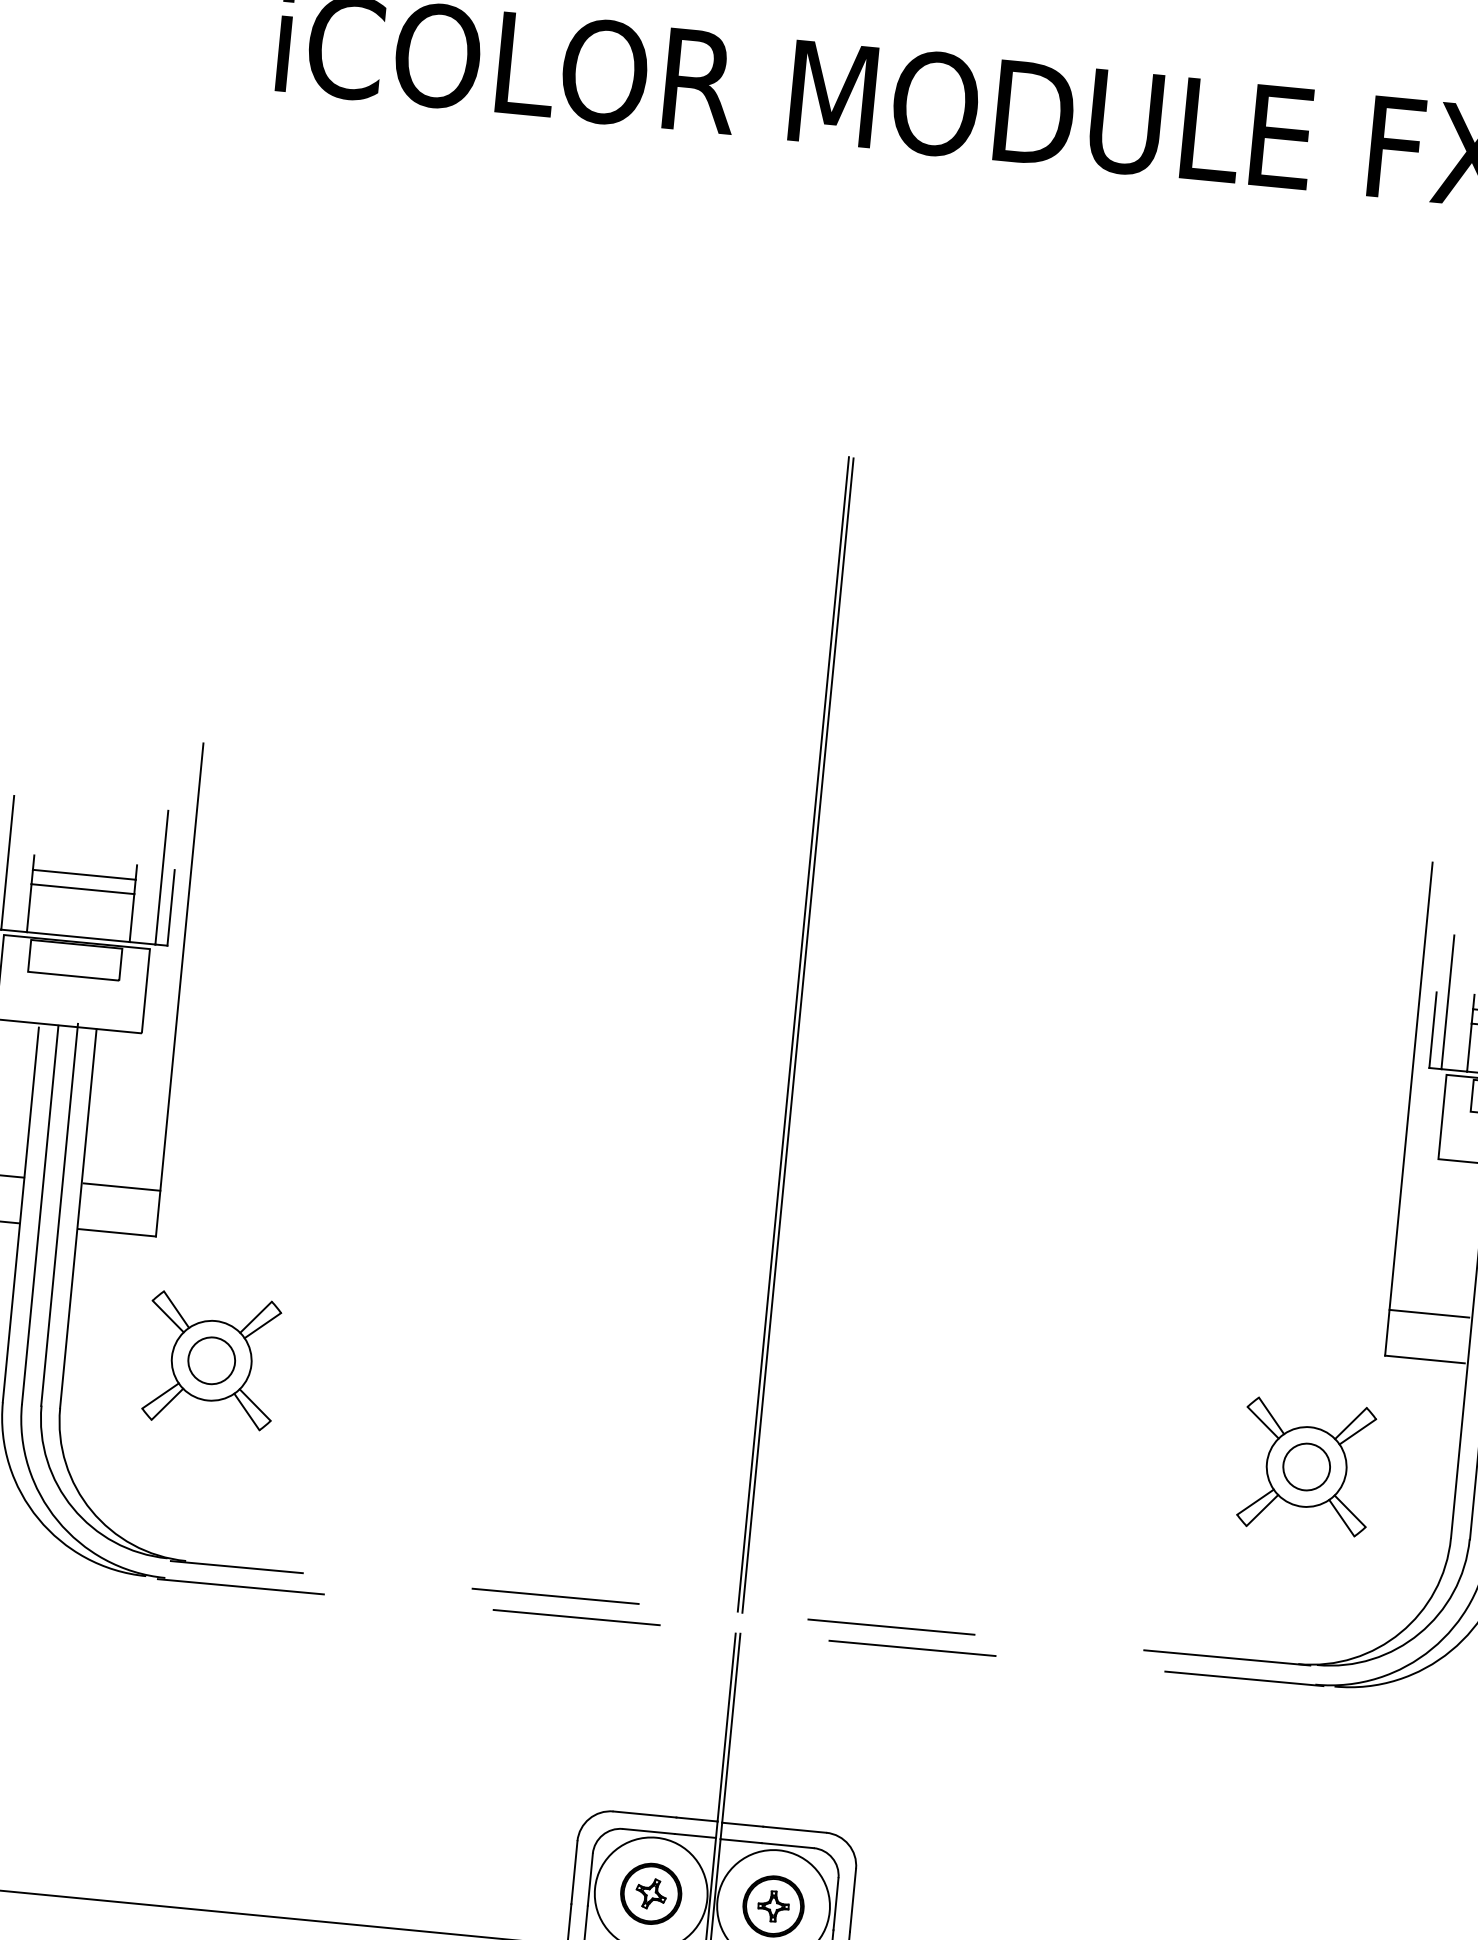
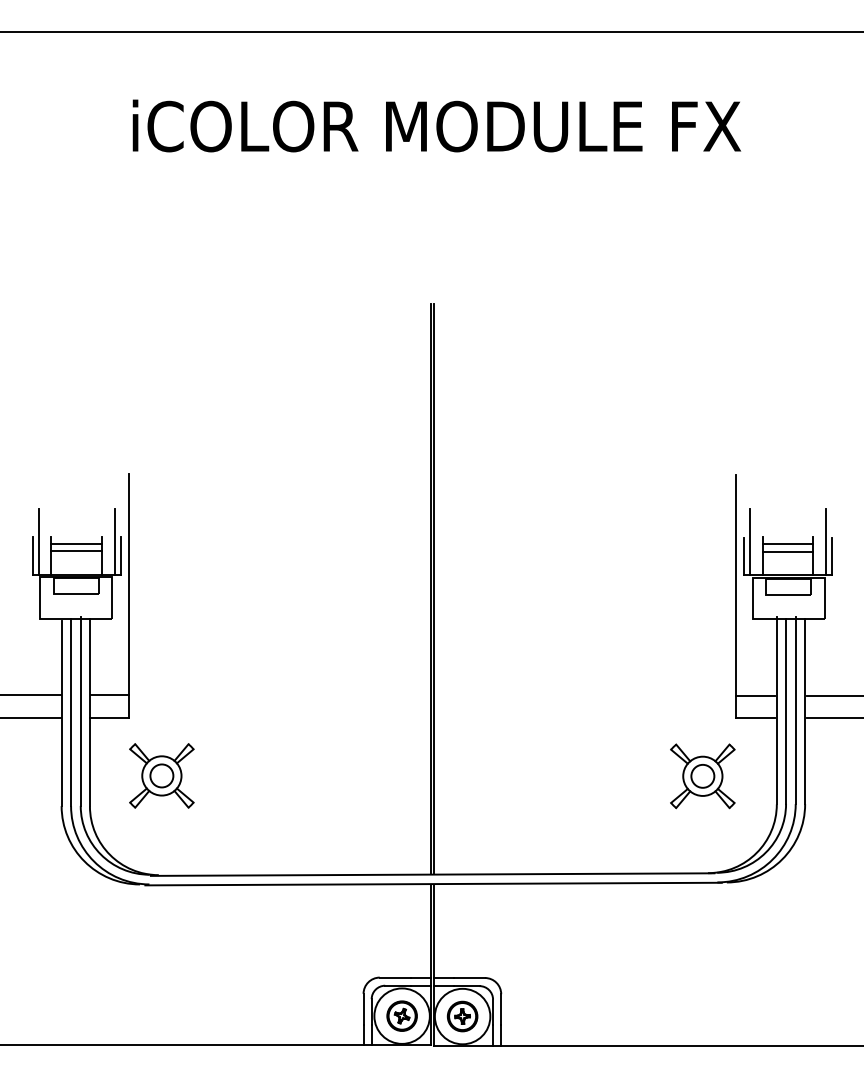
line: (740, 1613) -> (432, 874), dashed -> solid
line: (742, 1633) -> (434, 884), dashed -> solid

